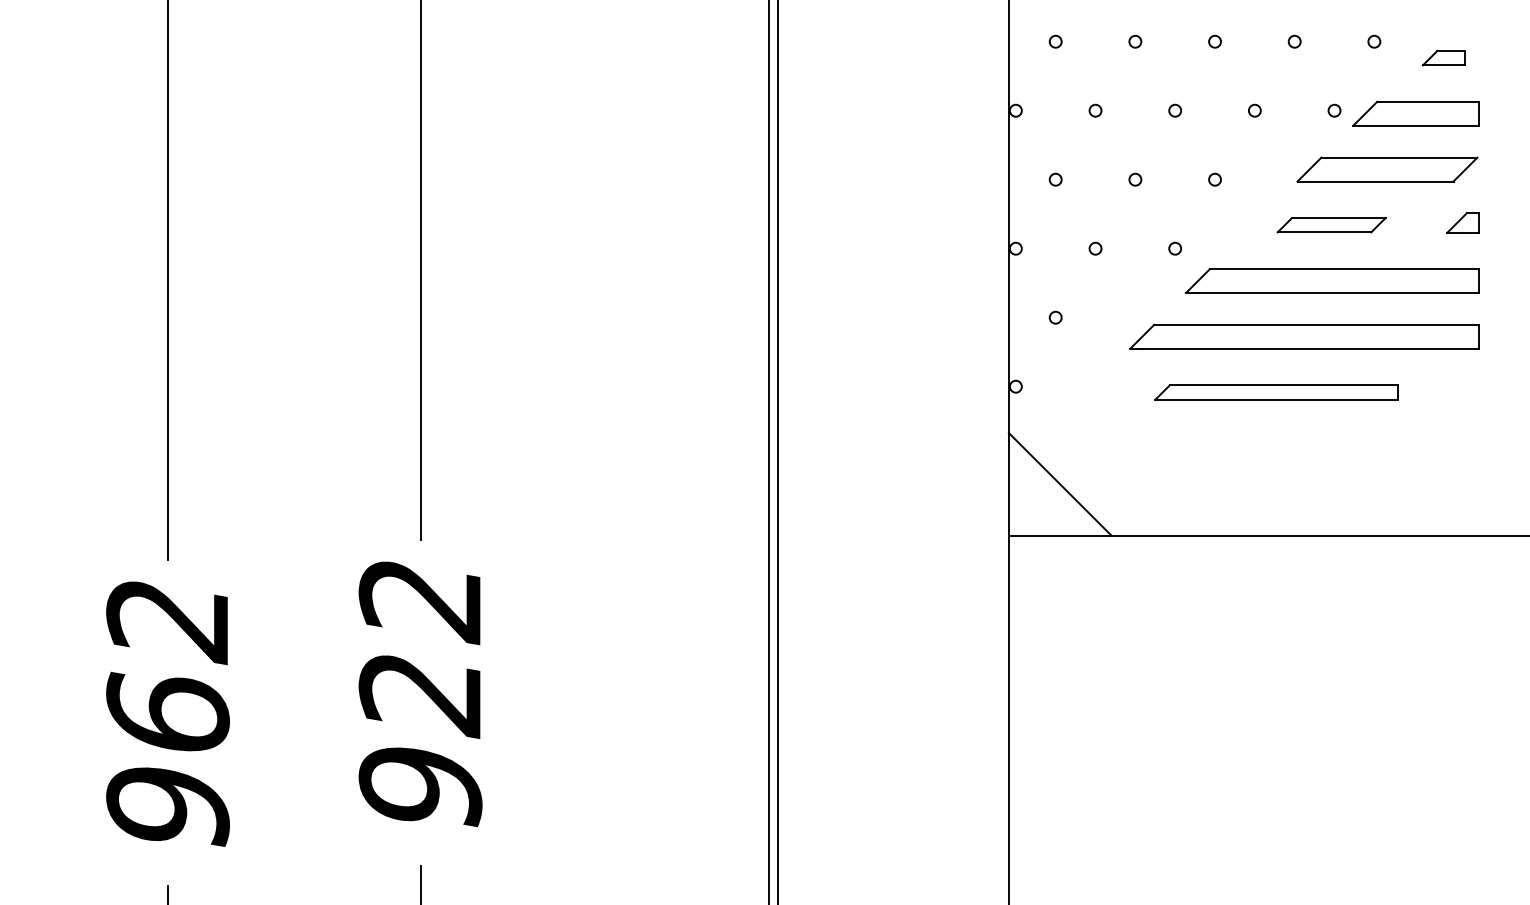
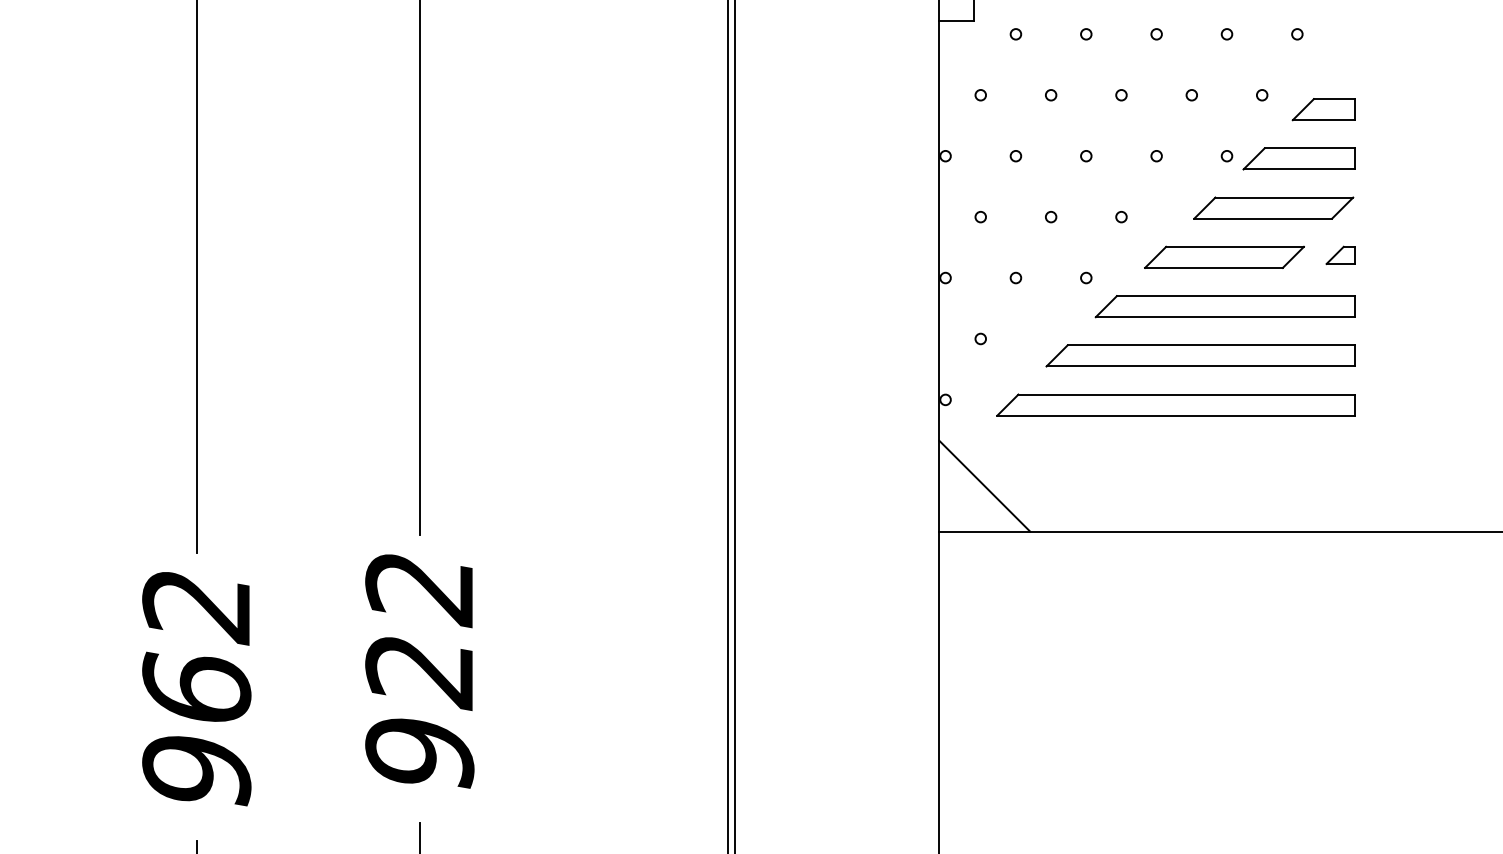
part: (1443, 57) -> (1323, 109), size x1.67
part: (1331, 224) -> (1224, 256), size x1.67
part: (1276, 391) -> (1175, 404), size x1.67

